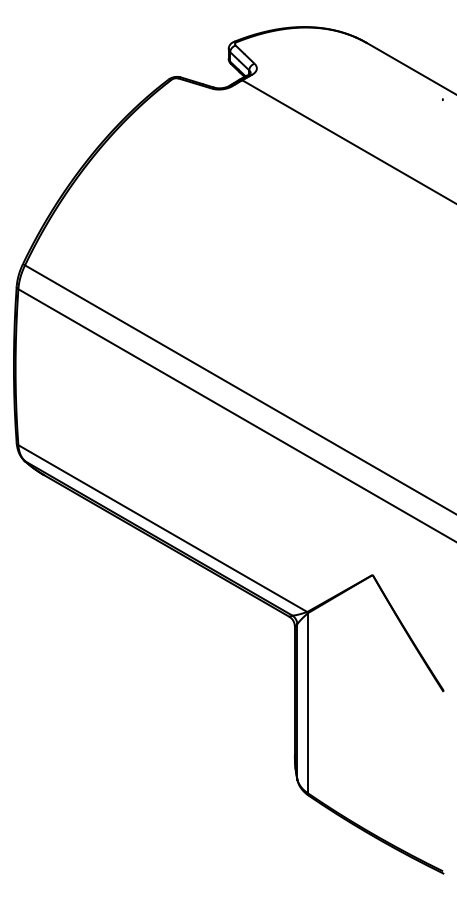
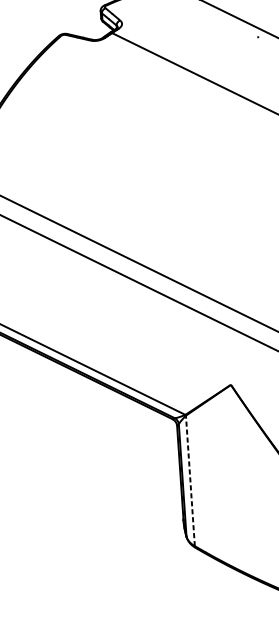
line: (307, 702) -> (190, 480), solid -> dashed

